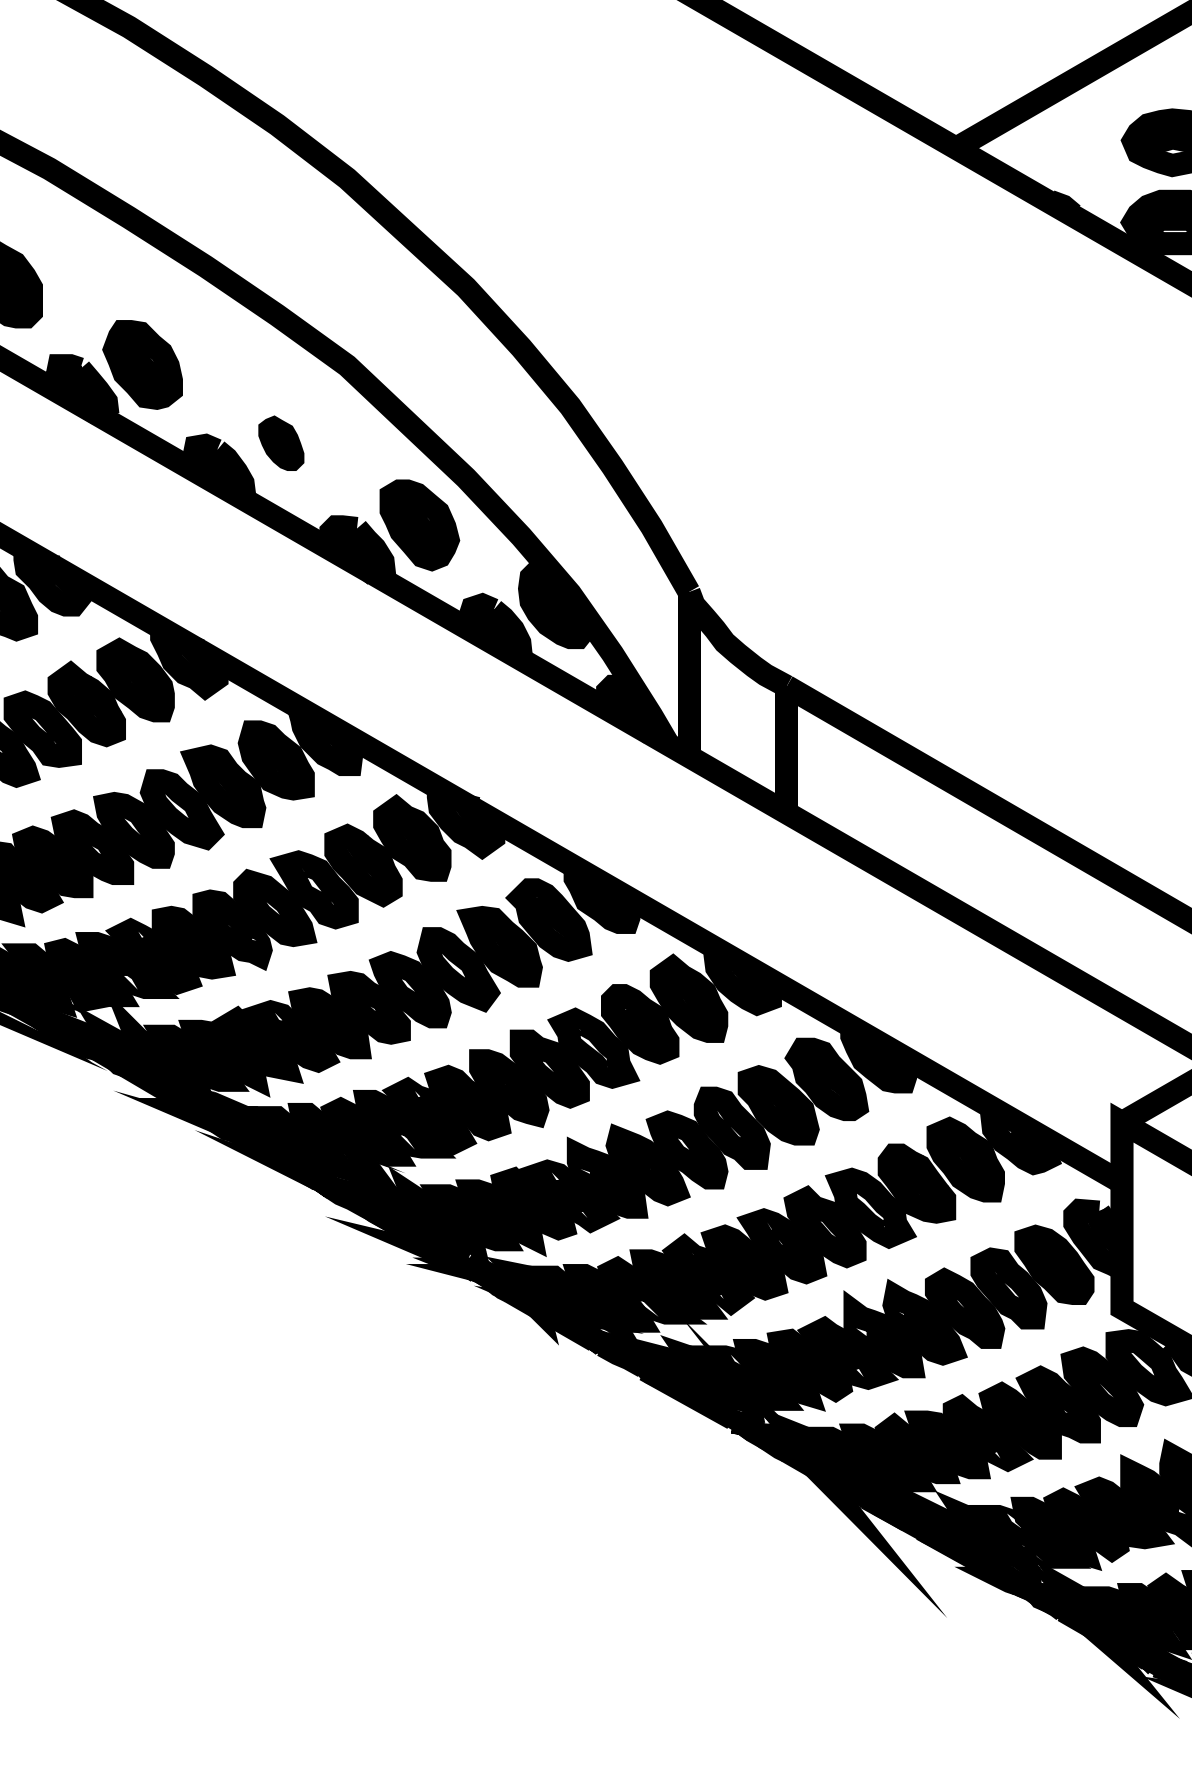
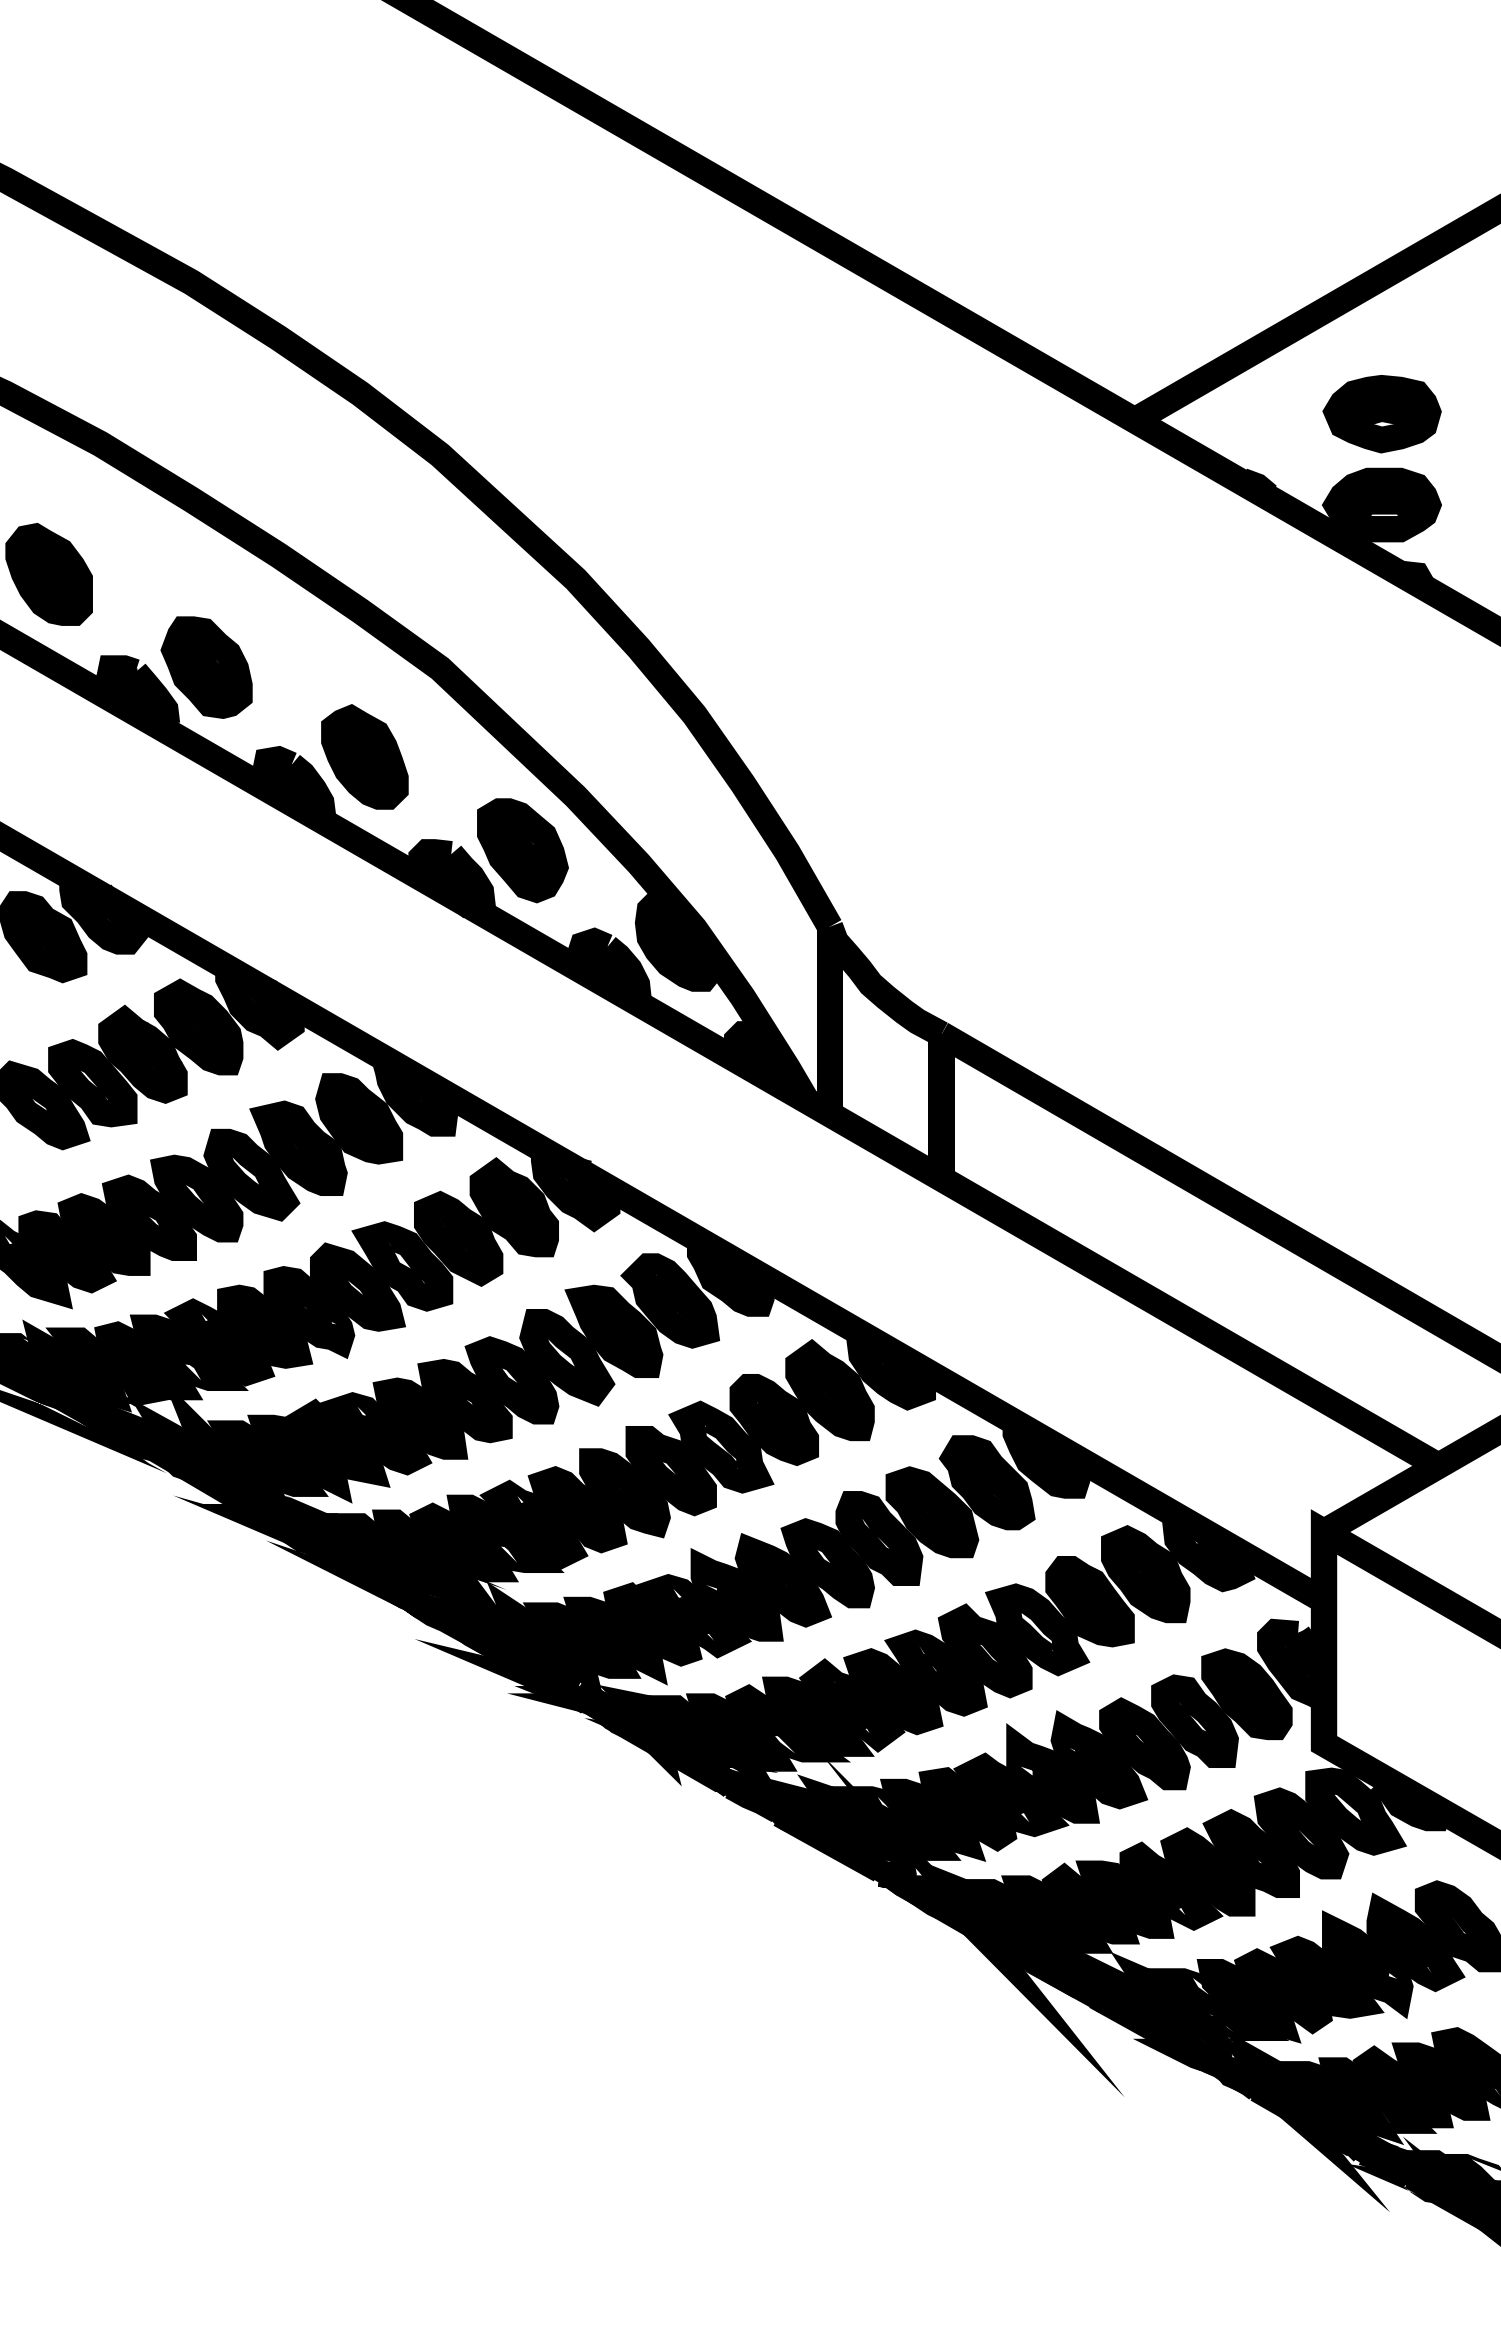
part: (280, 442) -> (364, 756), size x1.67

